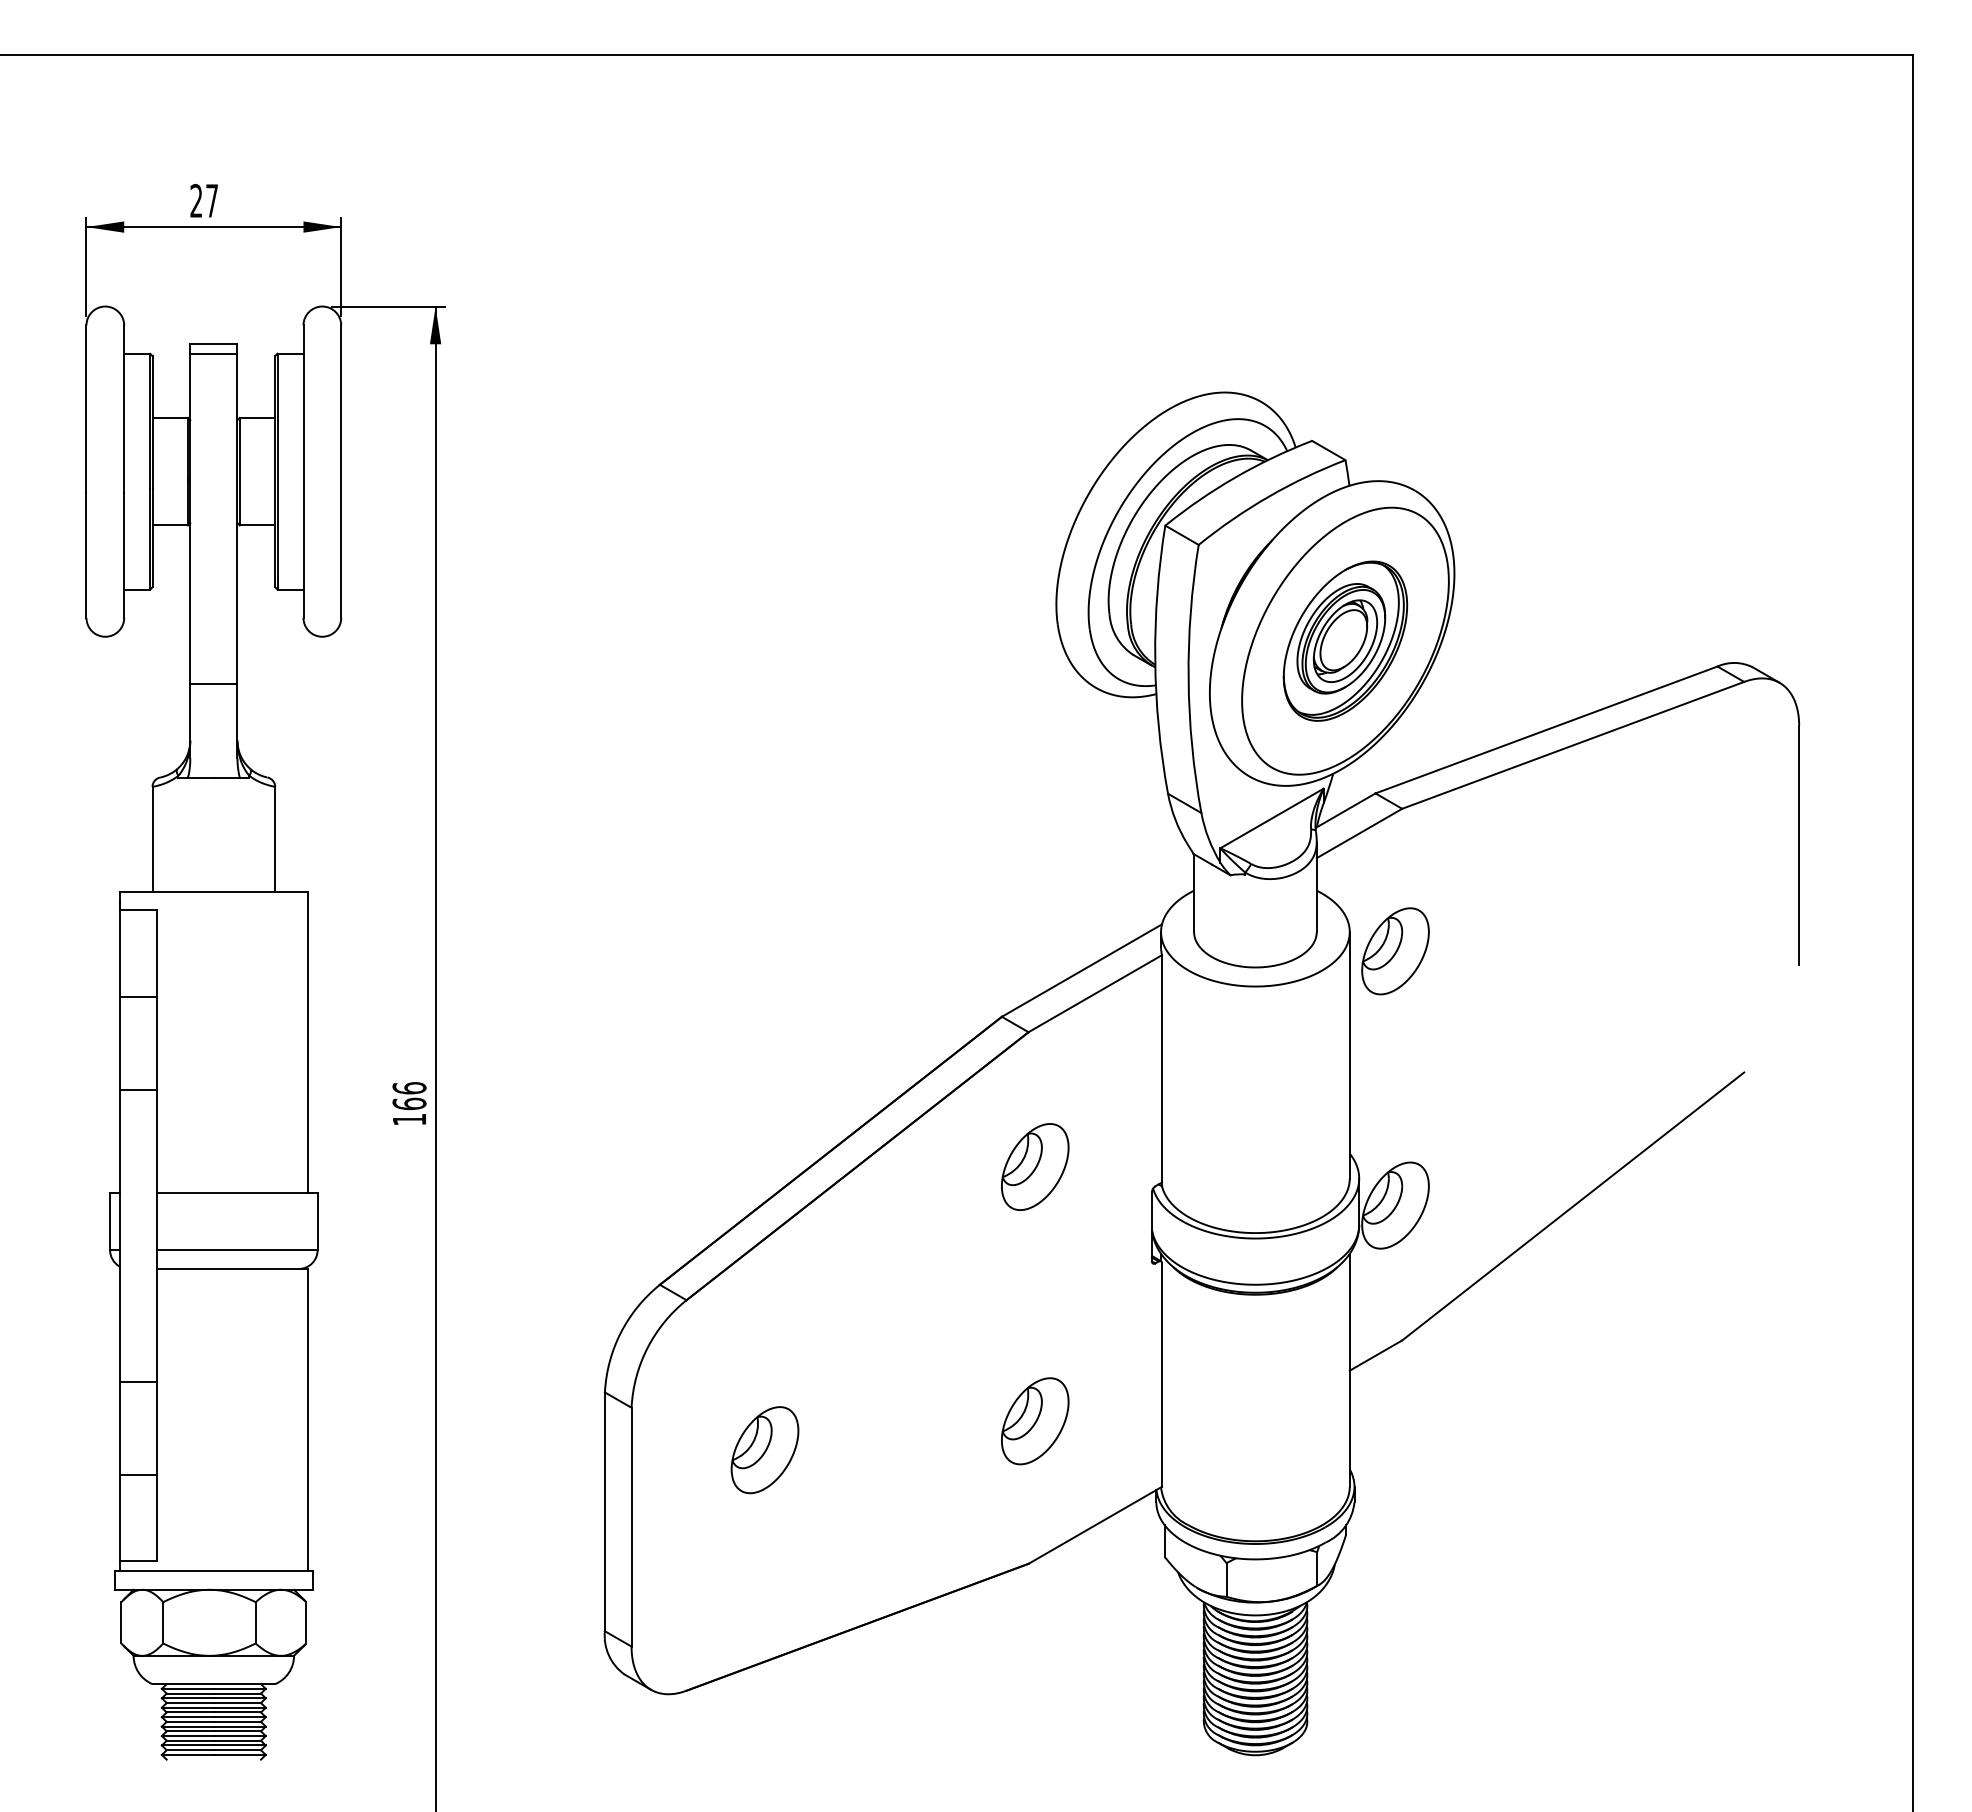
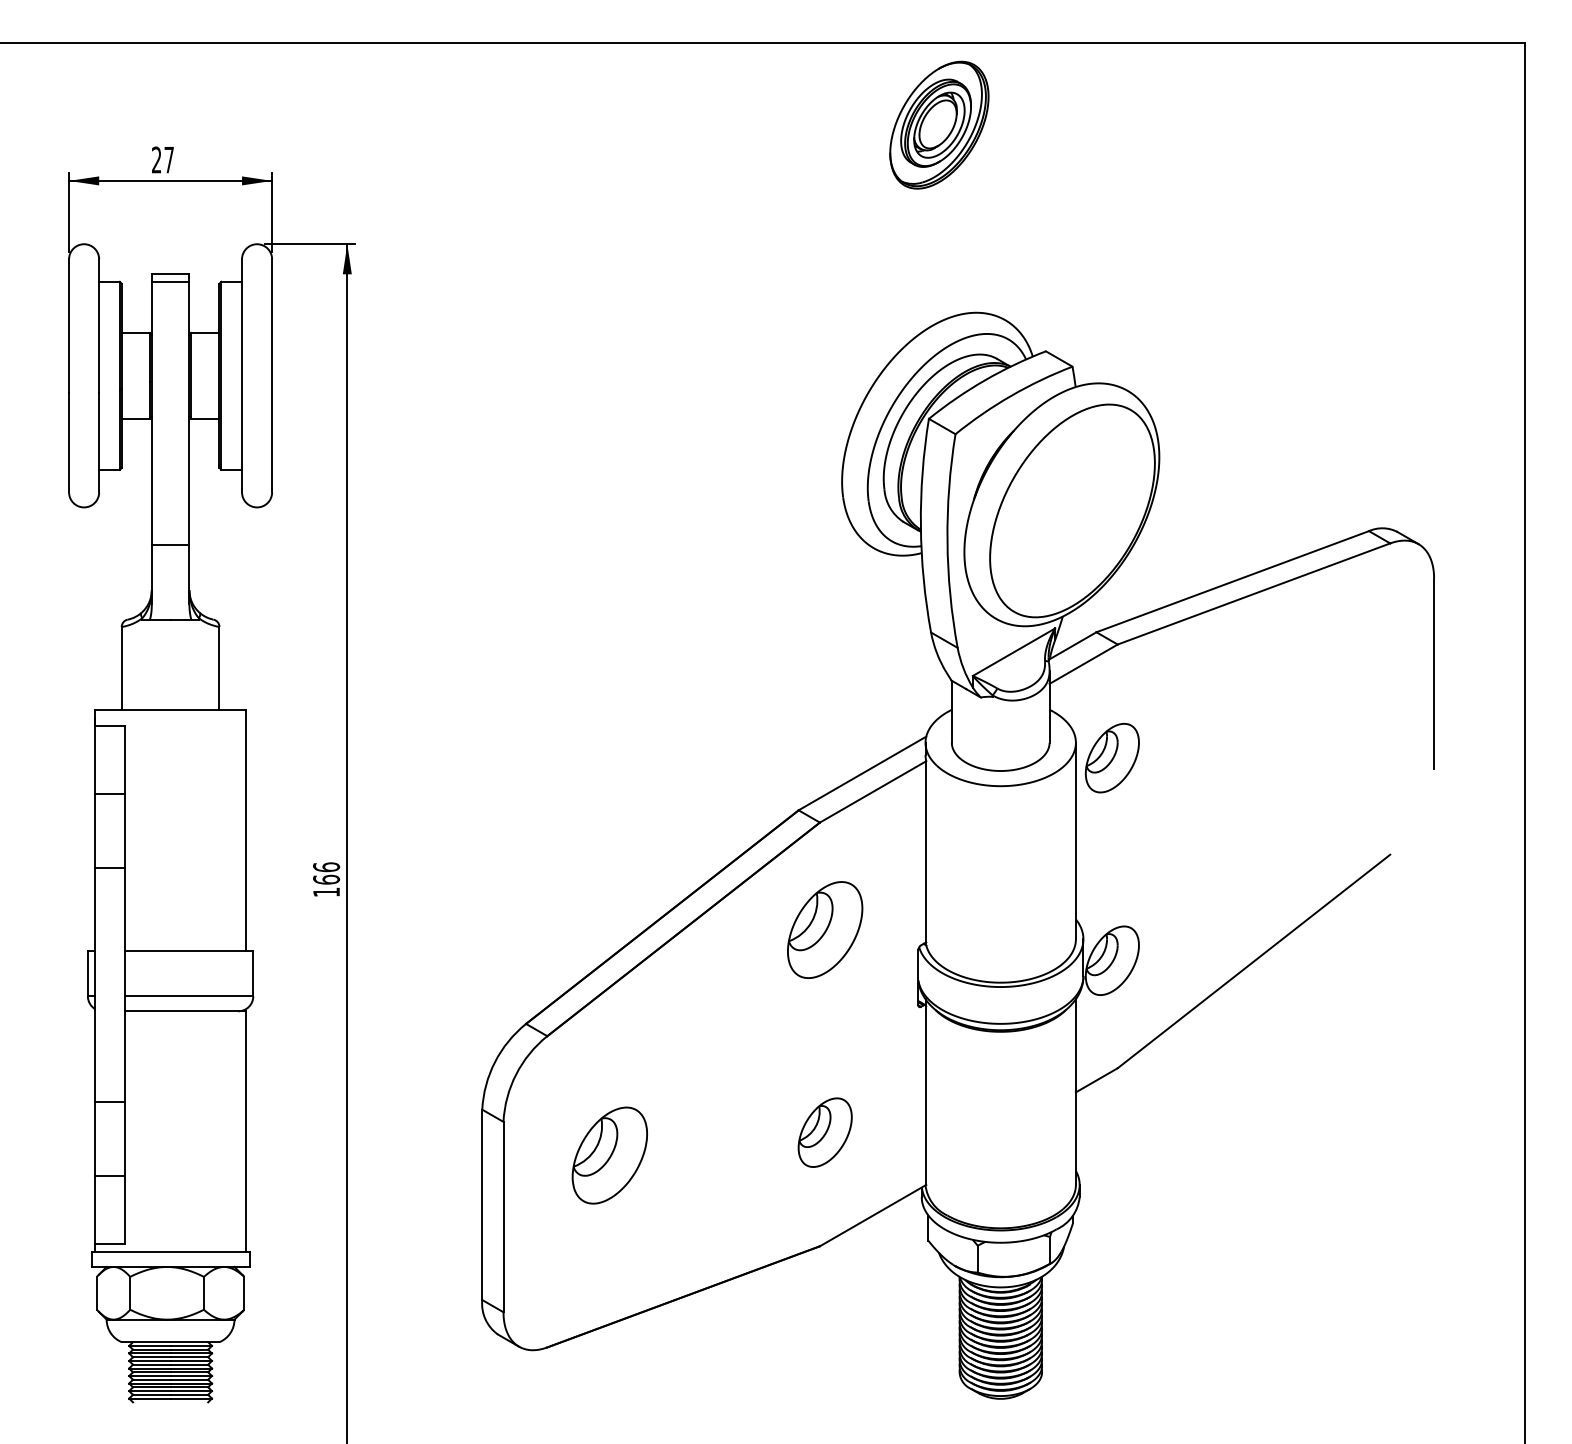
part: (1345, 640) -> (939, 124), moved
part: (1035, 1166) -> (825, 929), size x1.4
part: (764, 1450) -> (609, 1155), size x1.4

